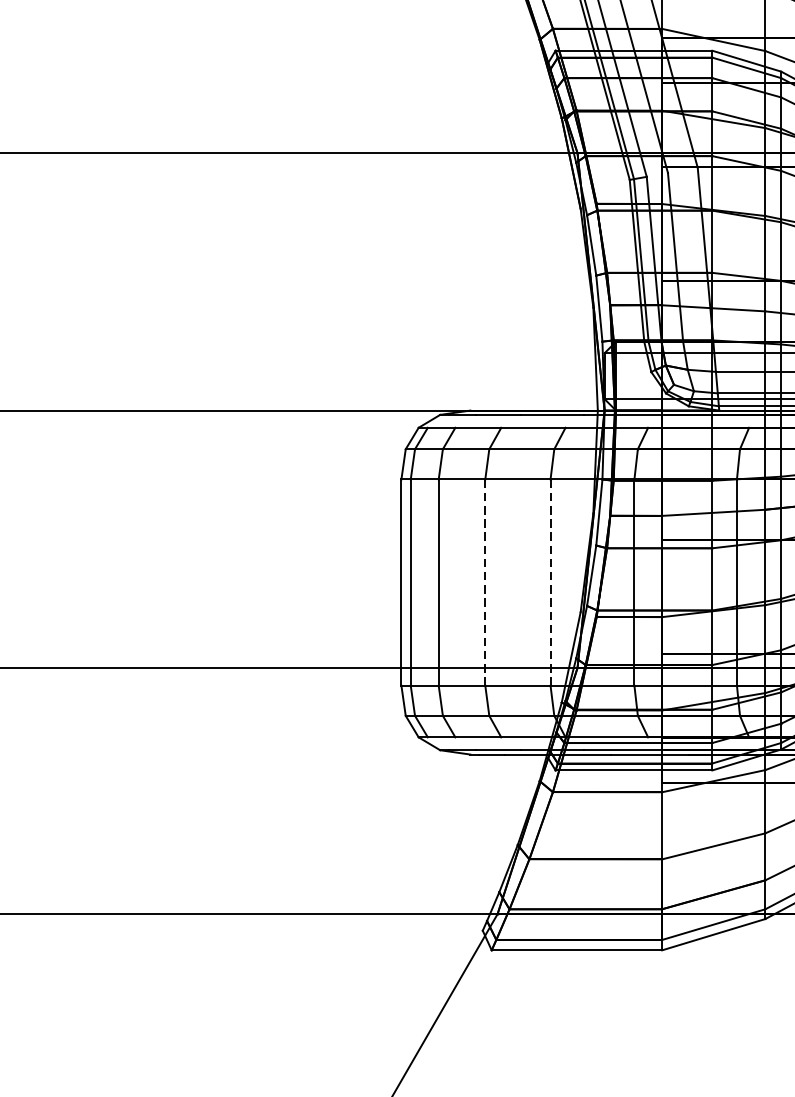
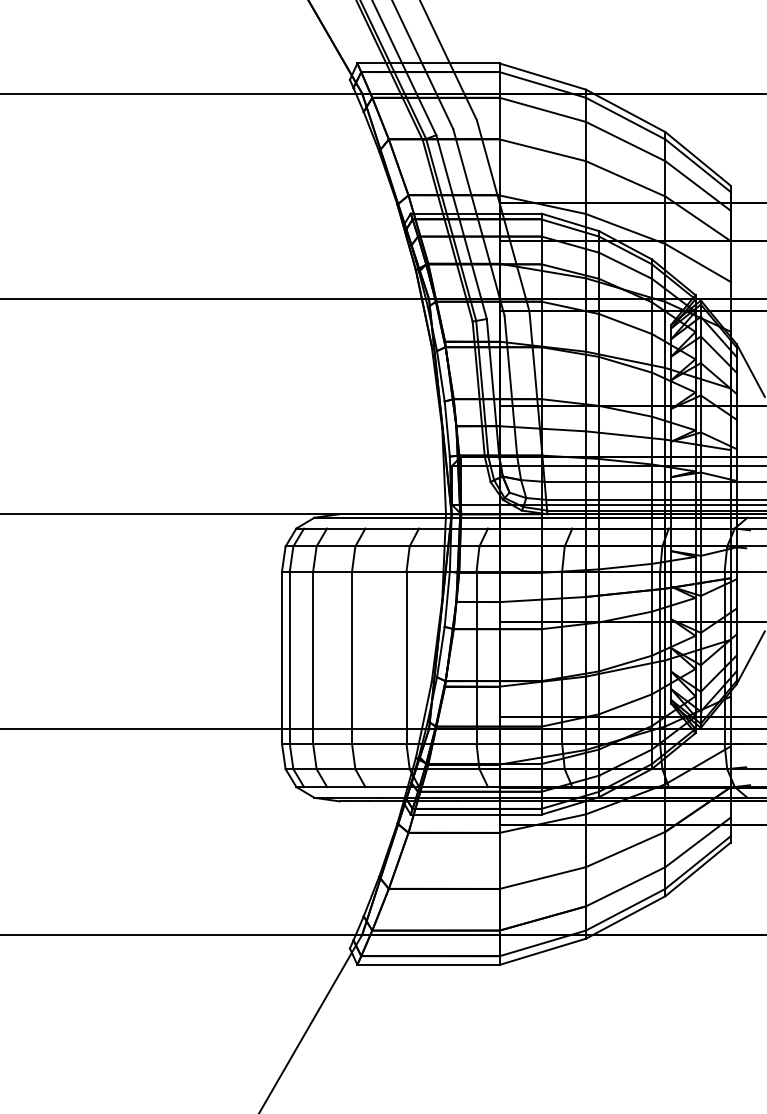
line: (485, 582) -> (352, 657), dashed -> solid
line: (550, 582) -> (406, 657), dashed -> solid

